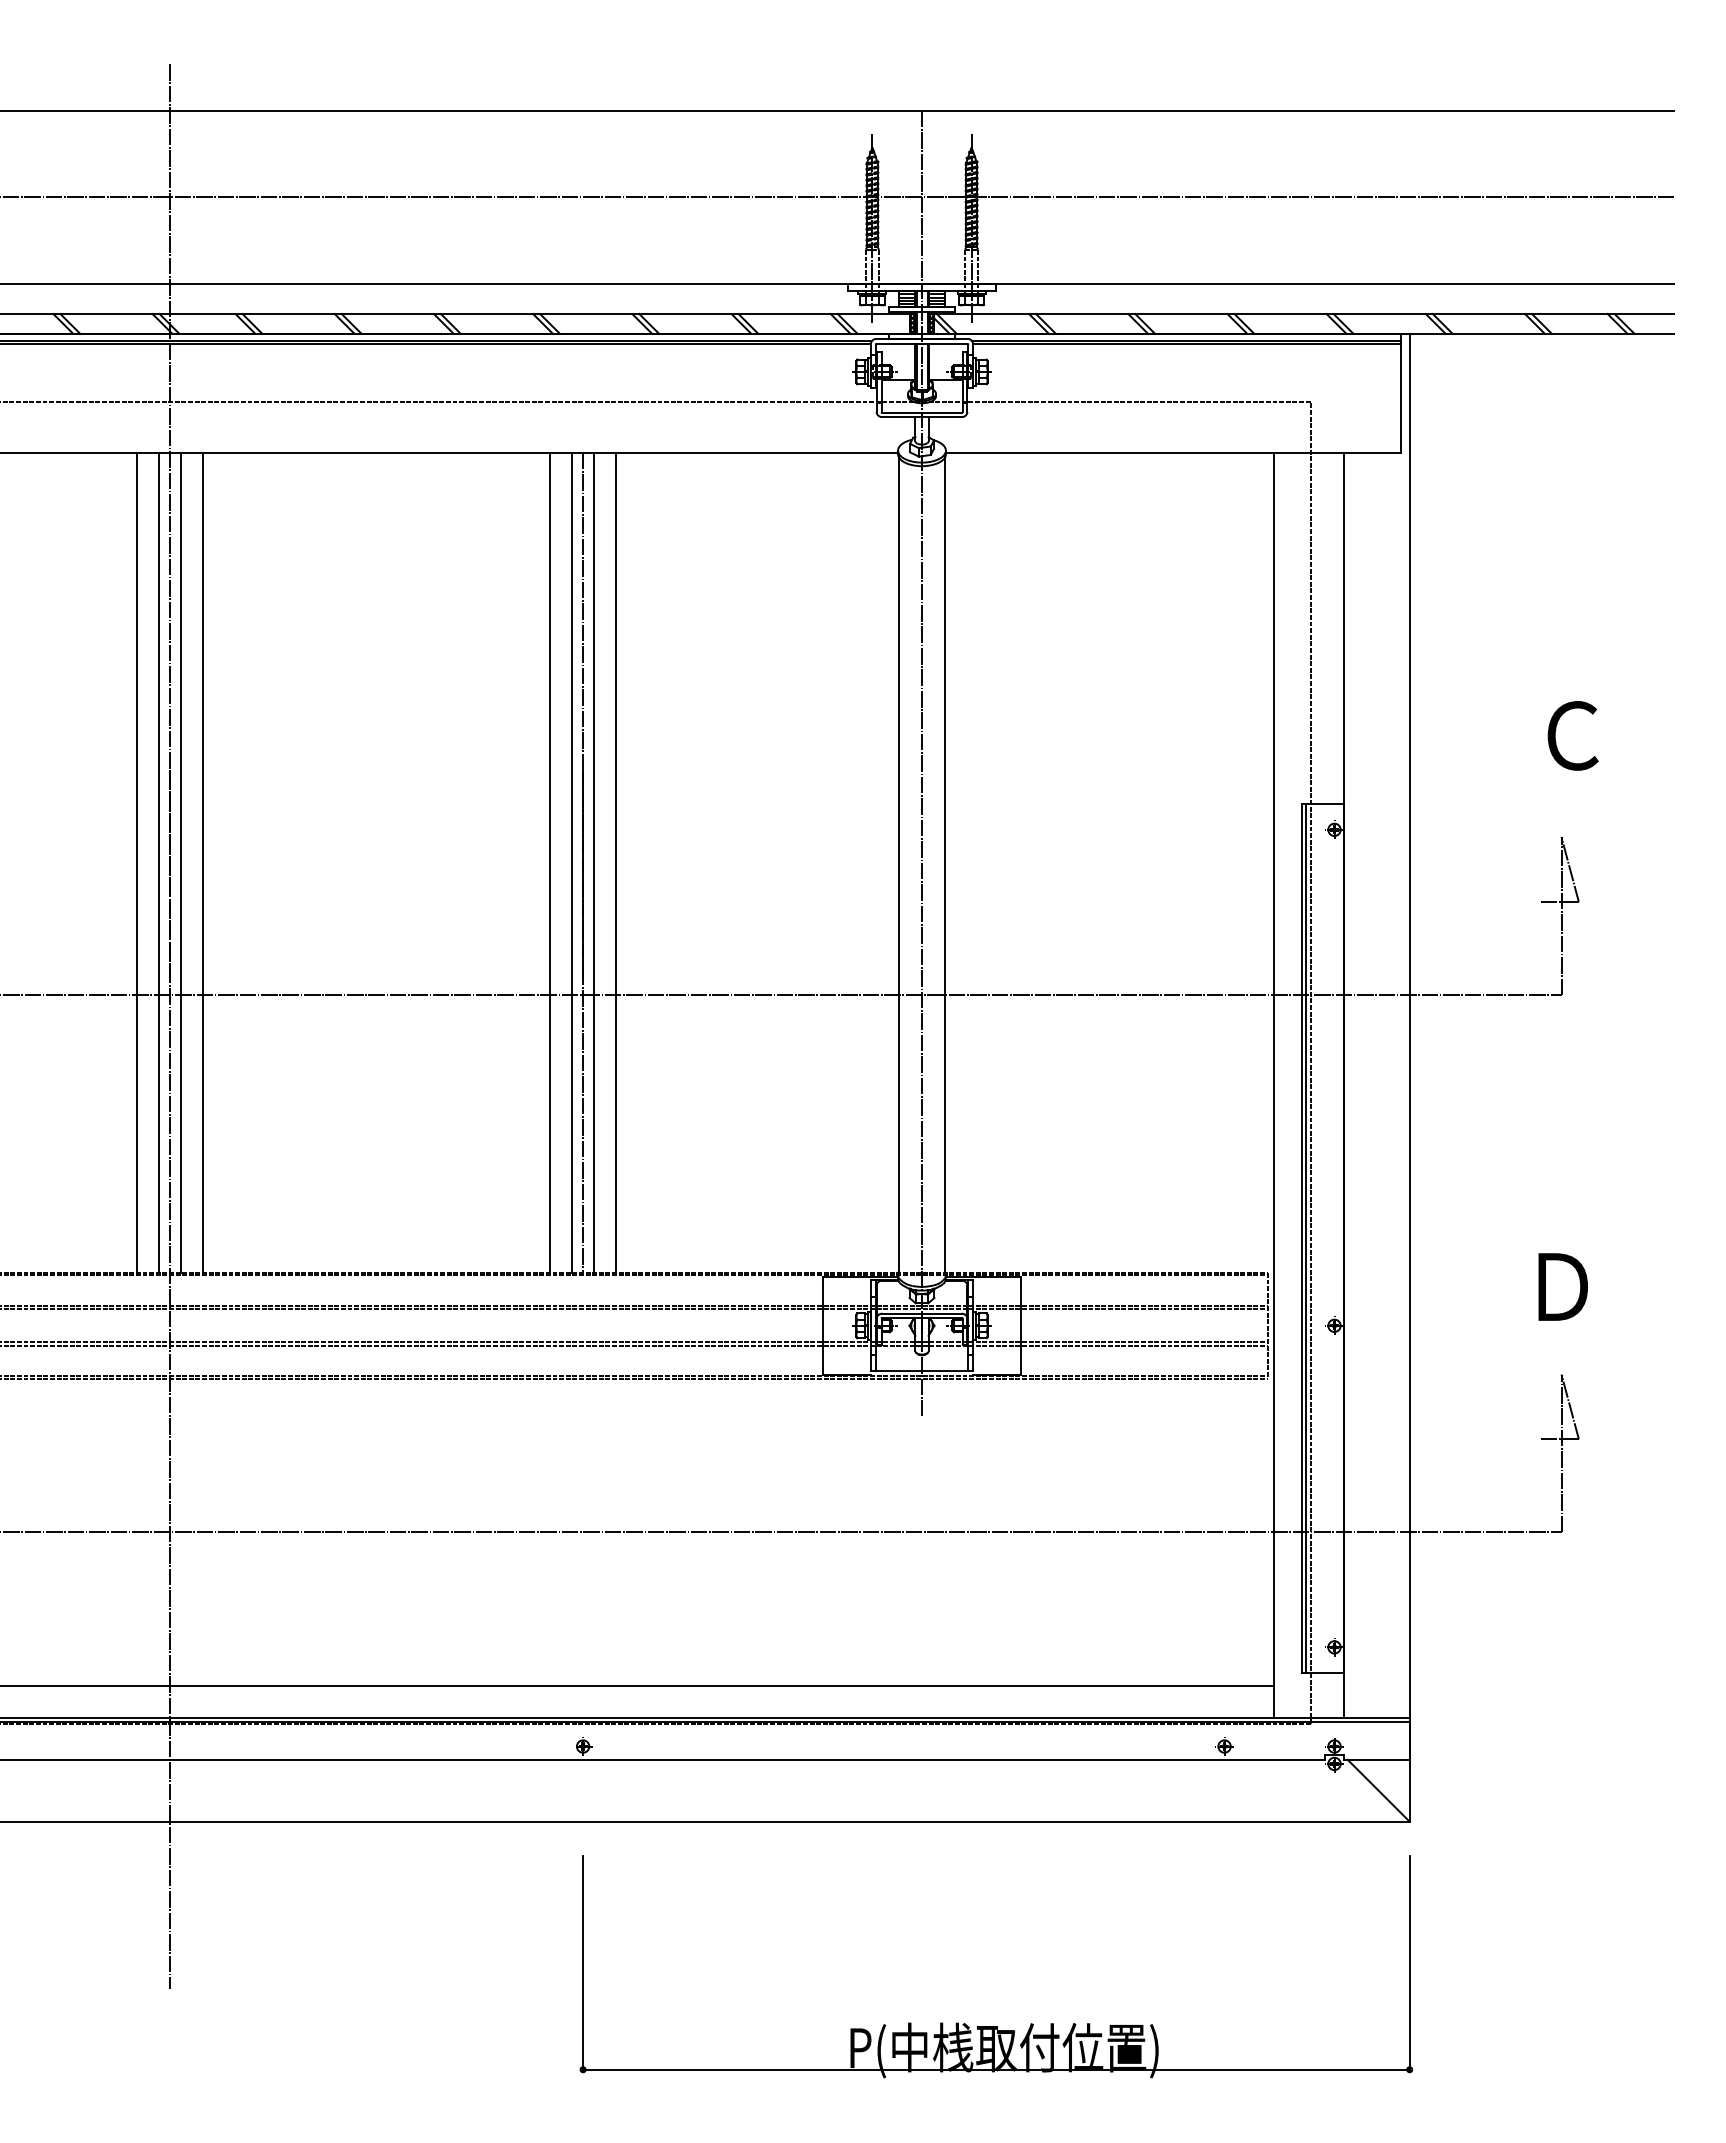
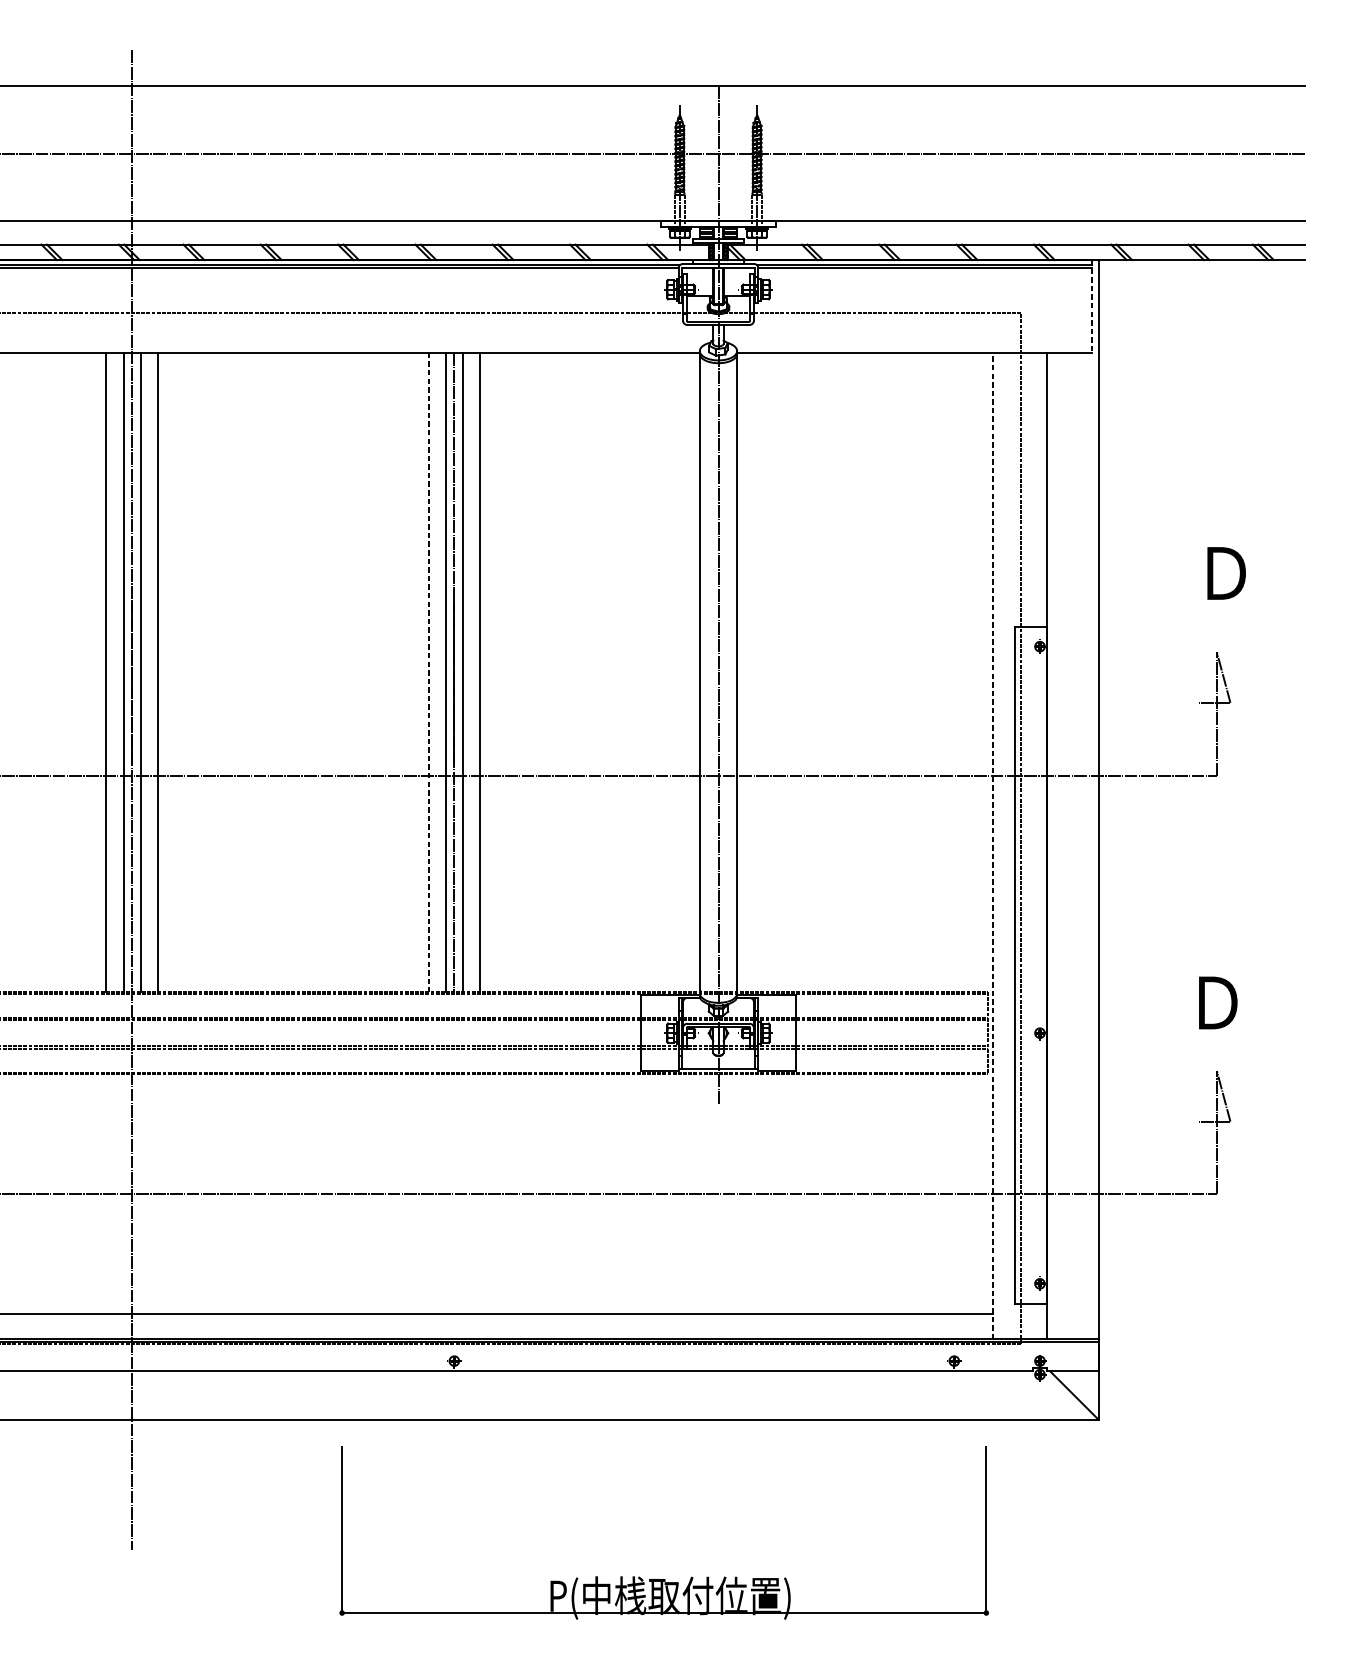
line: (1401, 393) -> (1092, 306), solid -> dashed
text: (1572, 735) -> (1225, 573), Ｃ -> Ｄ
line: (550, 862) -> (428, 672), solid -> dashed
line: (1274, 1085) -> (993, 845), solid -> dashed
line: (1305, 1238) -> (1017, 965), removed
part: (996, 2026) -> (664, 1579), moved

